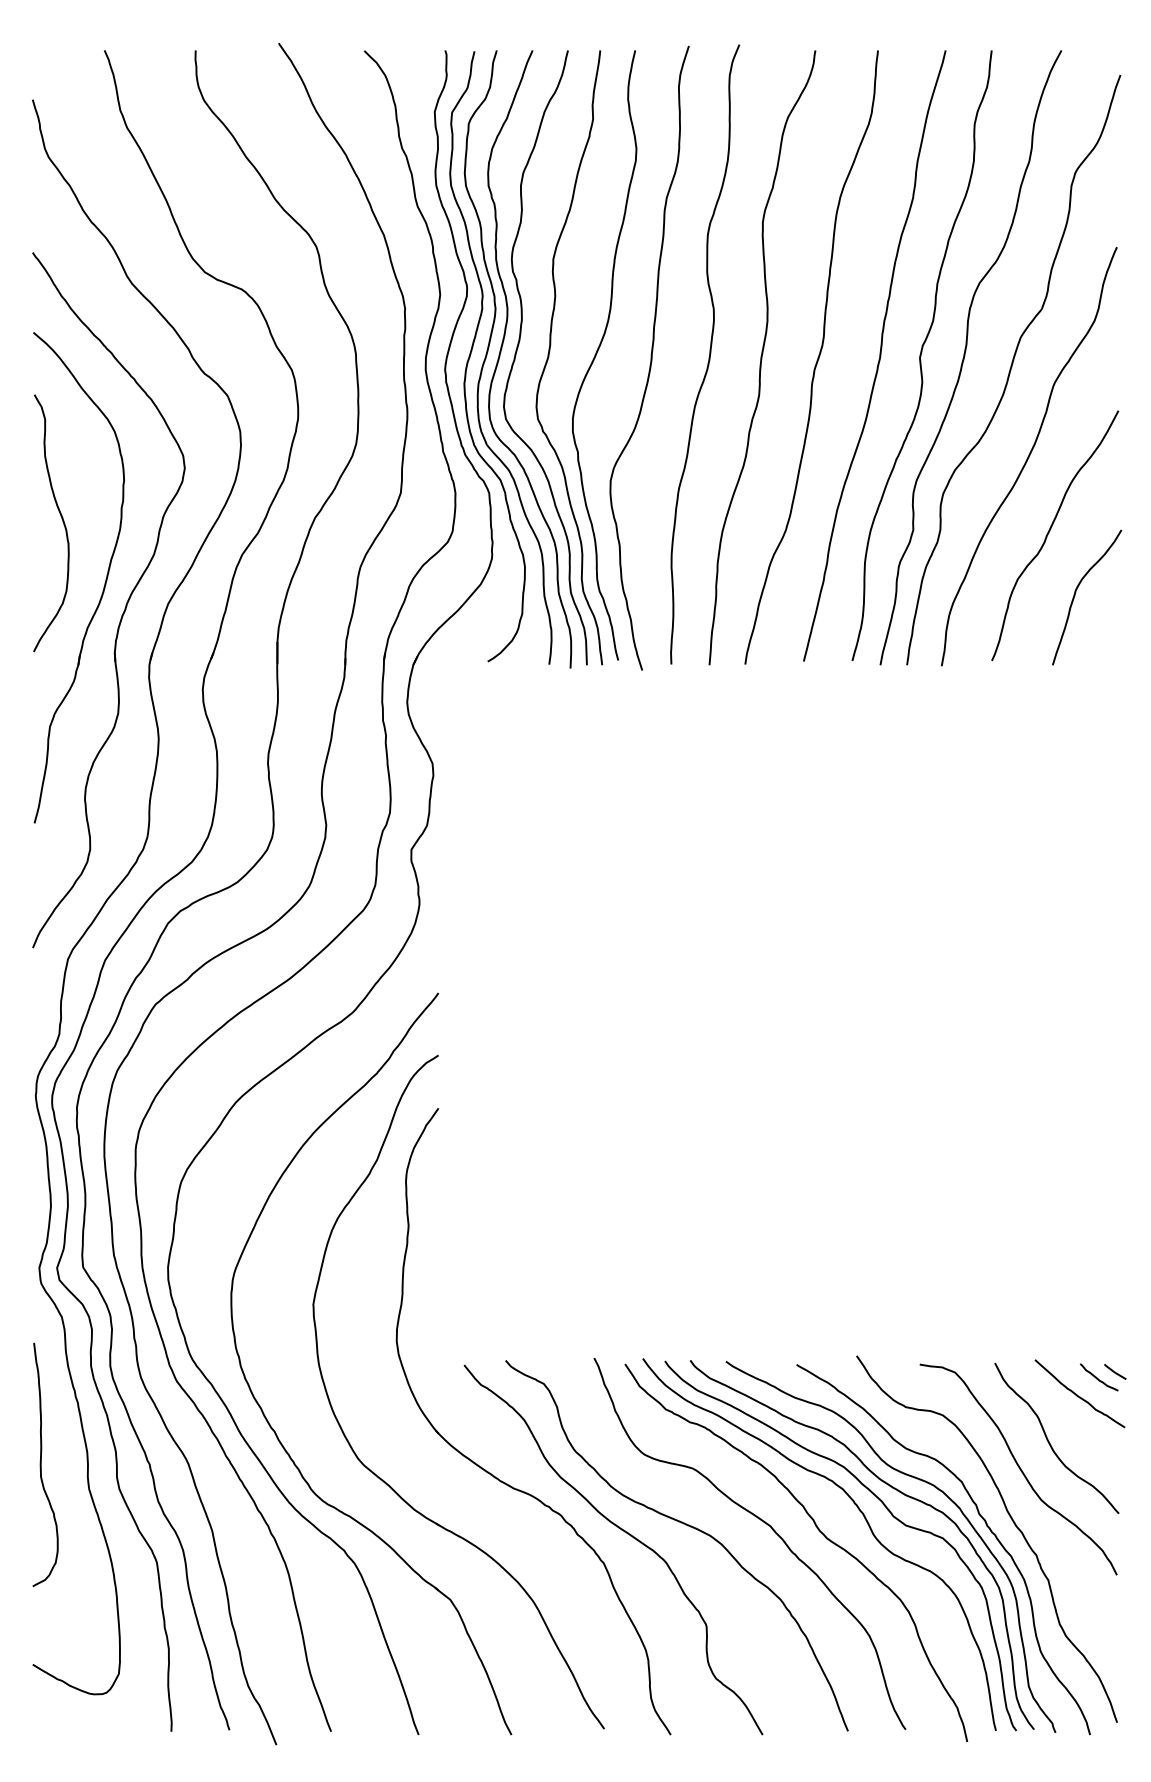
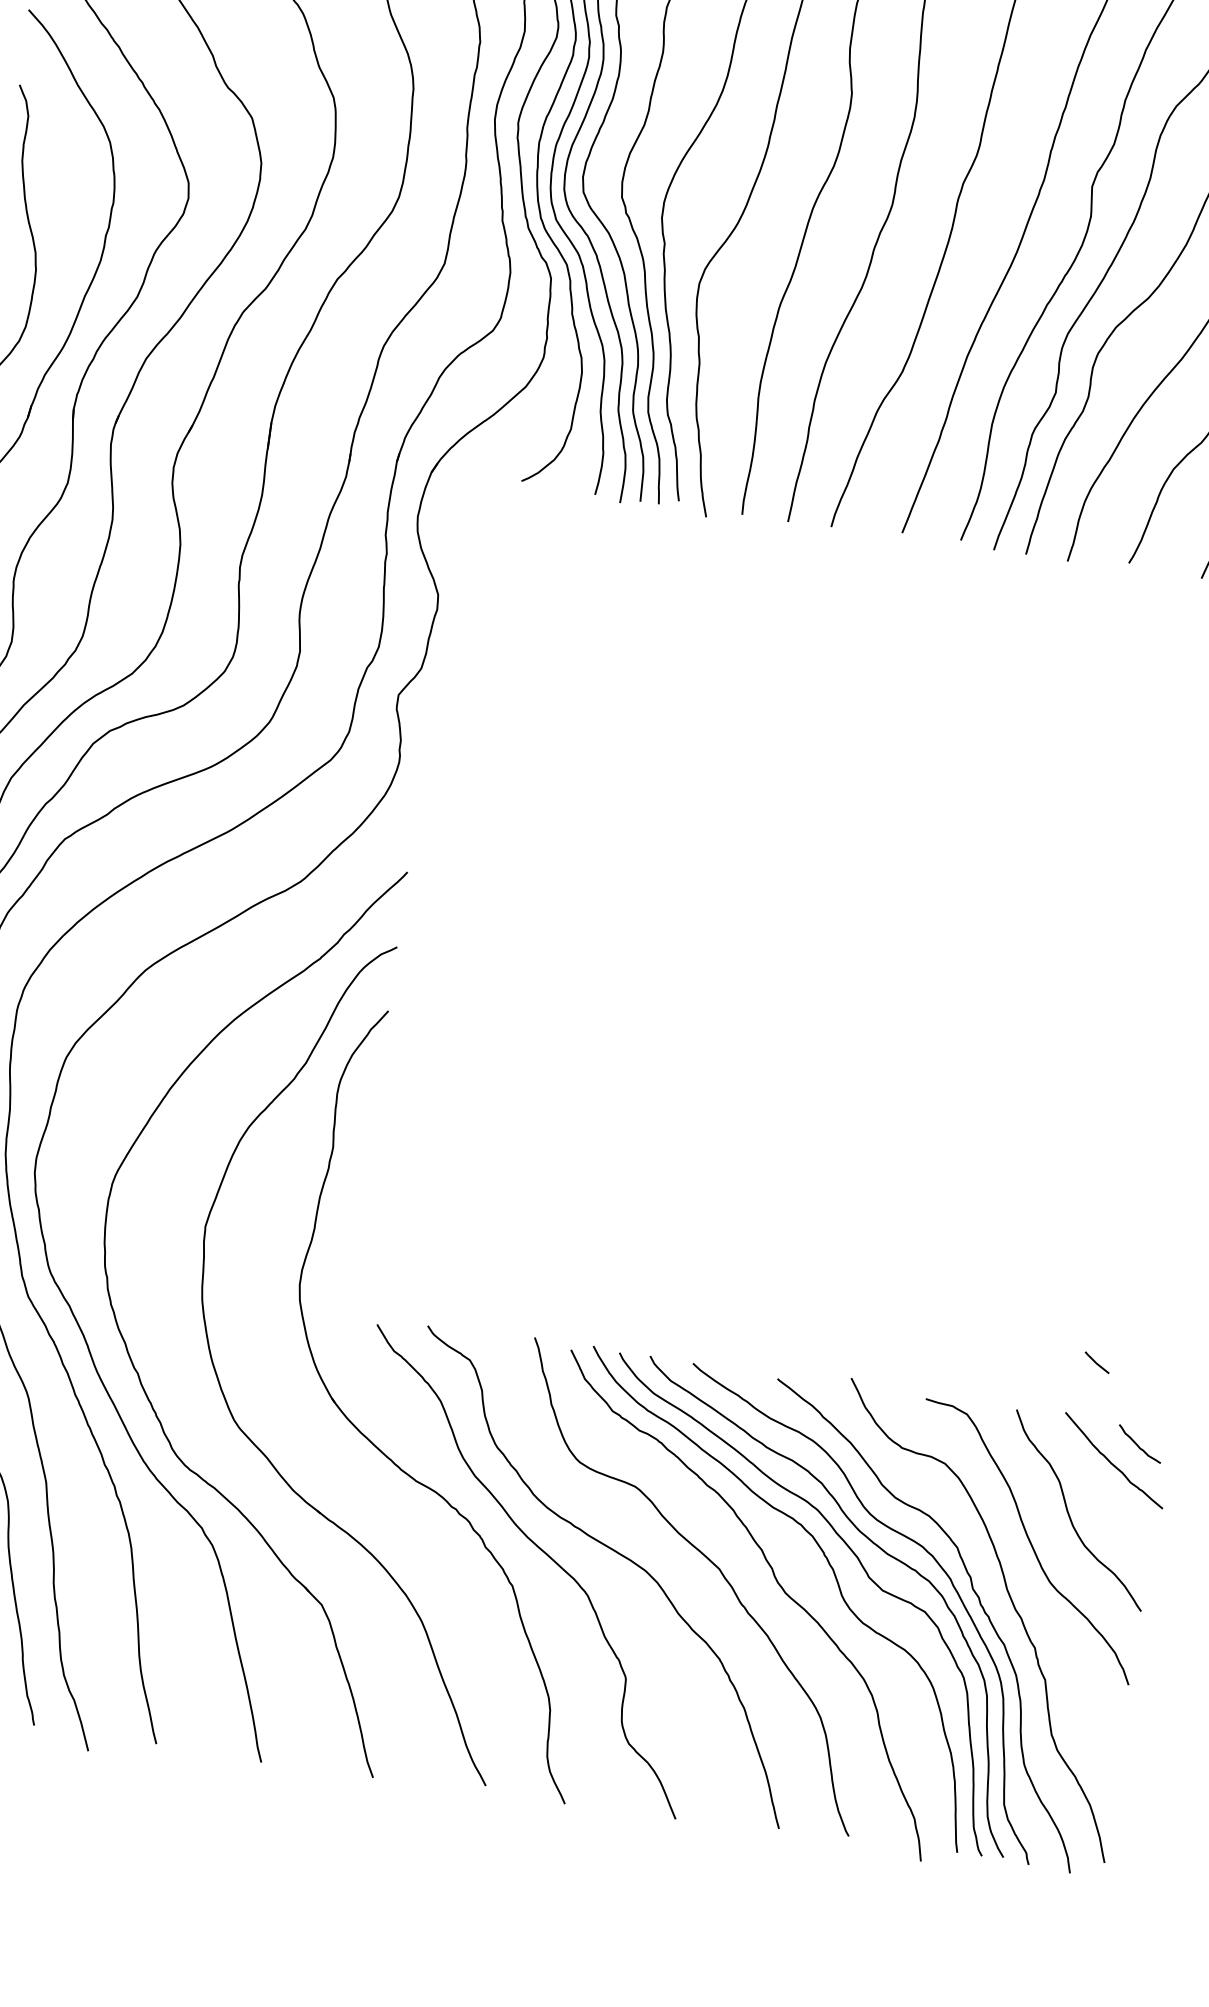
line: (1115, 1371) -> (1097, 1362), moved

